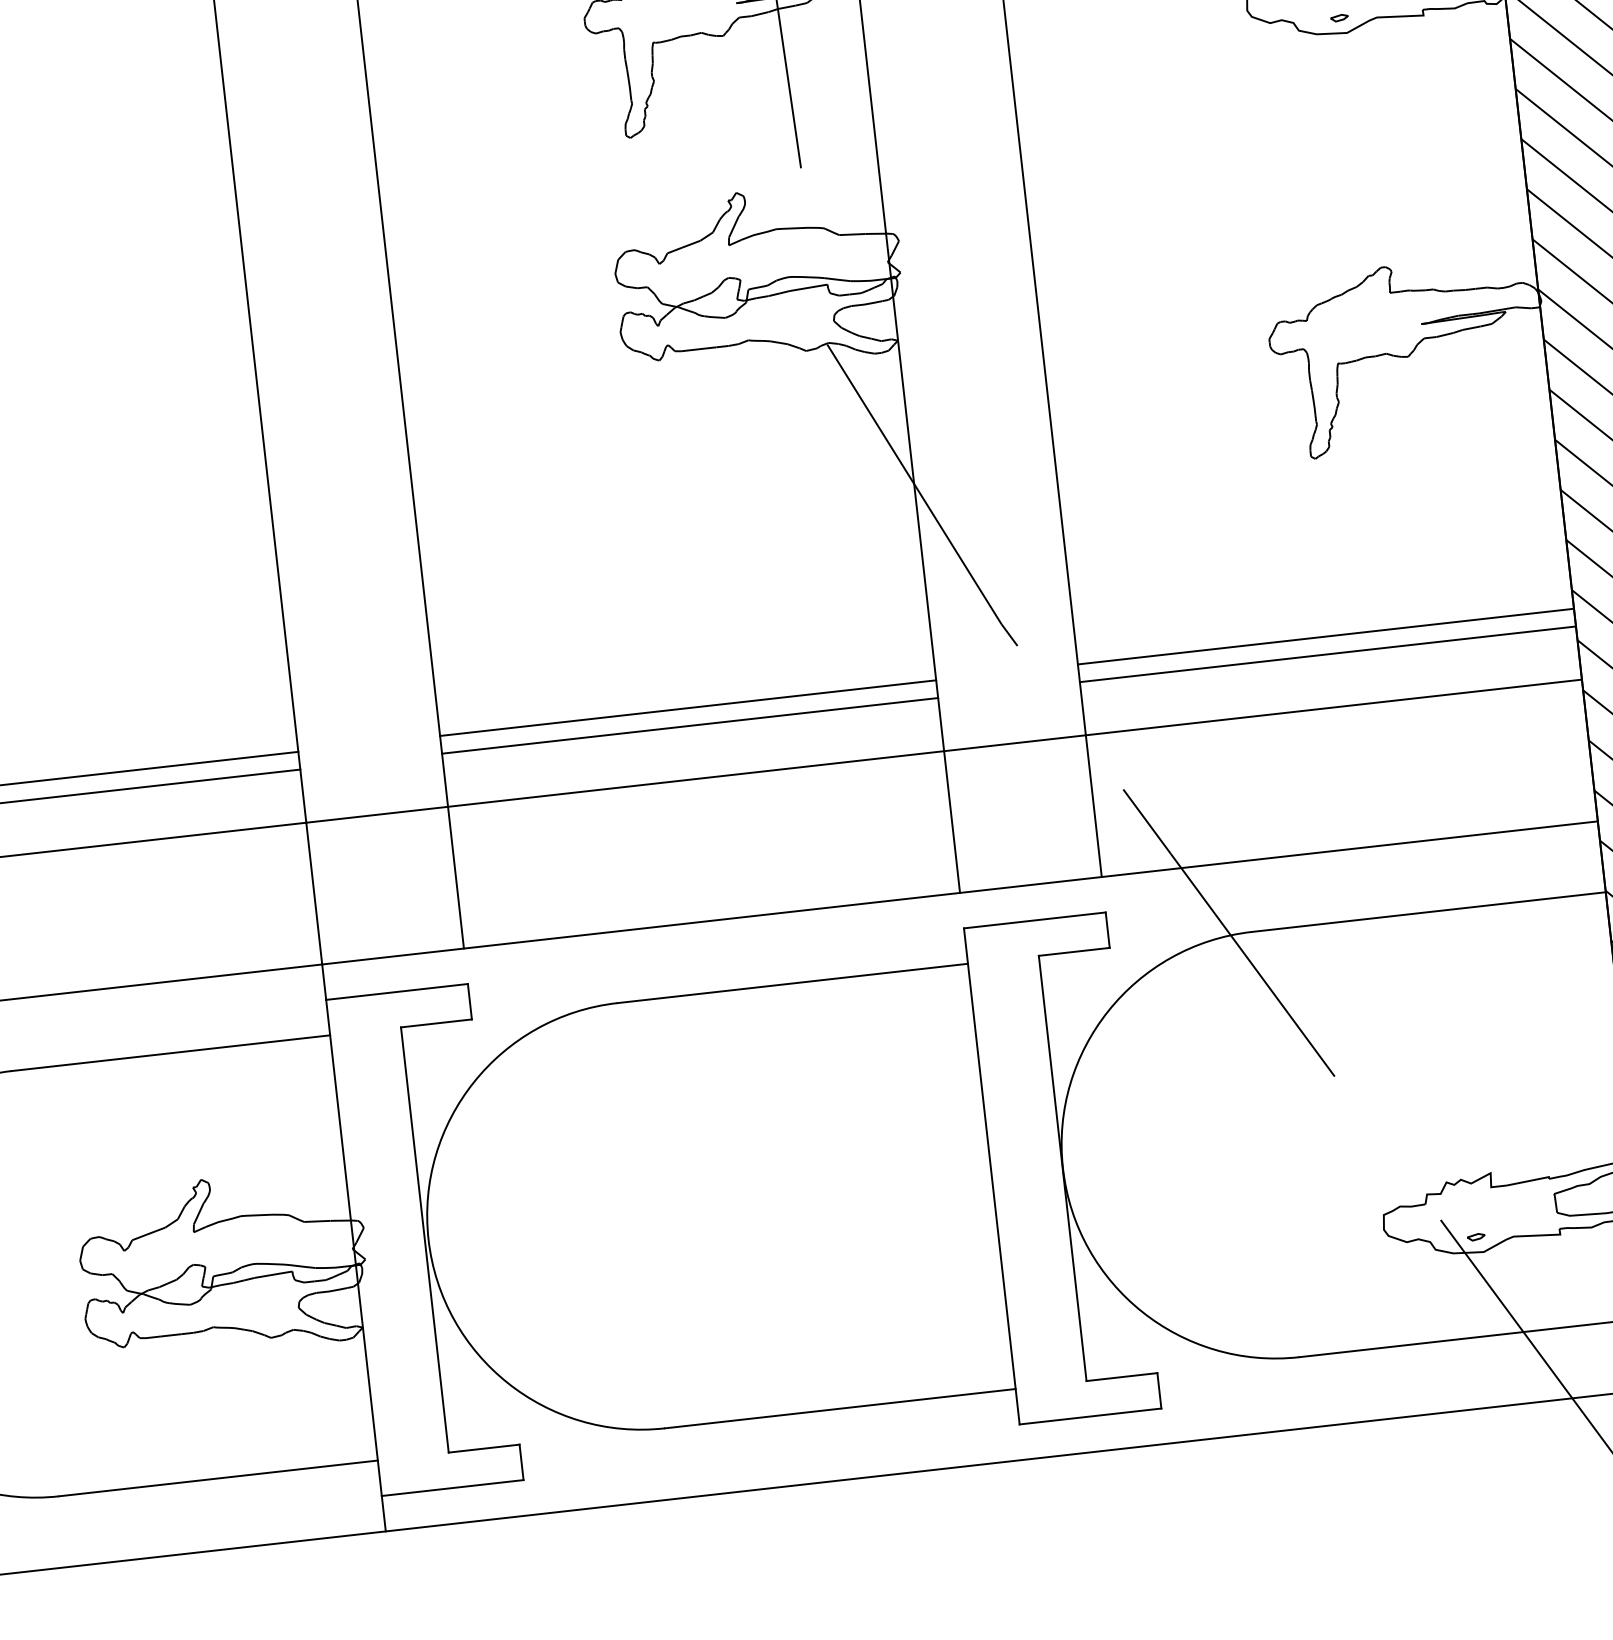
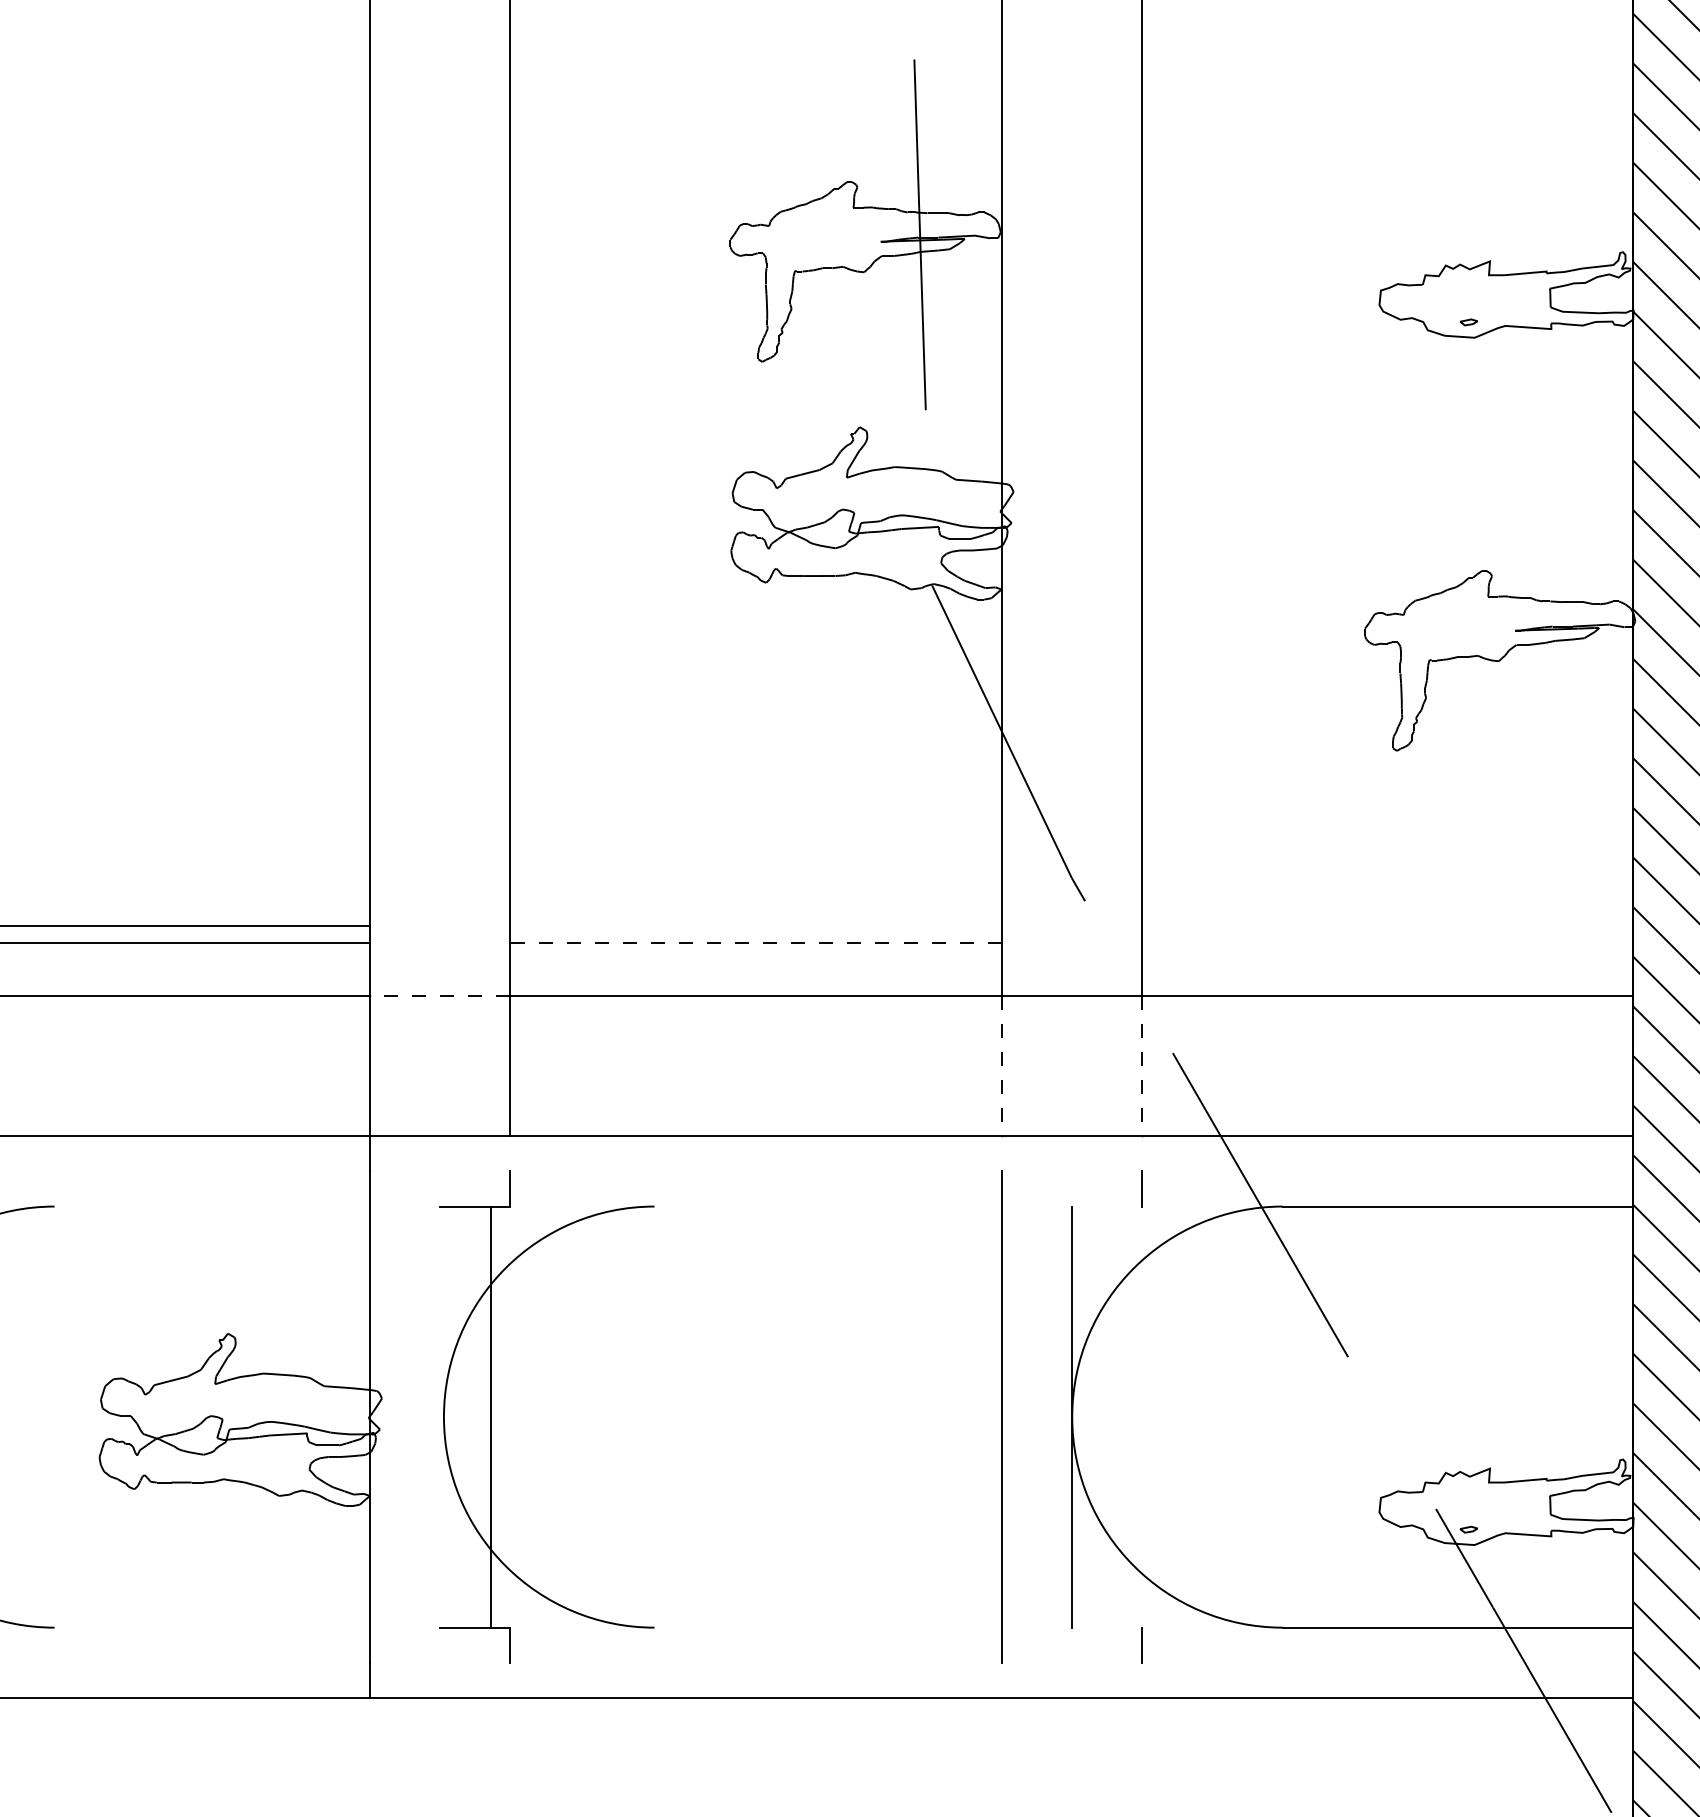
line: (1325, 636) -> (1387, 925), removed
line: (1327, 654) -> (1387, 943), removed
line: (687, 707) -> (755, 925), removed
line: (690, 725) -> (756, 943), solid -> dashed
line: (1094, 806) -> (1142, 1066), solid -> dashed
line: (376, 815) -> (439, 996), solid -> dashed
line: (951, 822) -> (1001, 1066), solid -> dashed
line: (1034, 920) -> (1071, 1171), removed
line: (1073, 951) -> (1106, 1206), removed
line: (791, 983) -> (827, 1206), removed
line: (397, 991) -> (440, 1171), removed
line: (170, 1053) -> (212, 1206), removed
line: (425, 1239) -> (491, 1416), moved
line: (1121, 1376) -> (1106, 1627), removed
line: (839, 1408) -> (827, 1627), removed
line: (1090, 1416) -> (1071, 1662), removed
line: (218, 1478) -> (212, 1627), removed
line: (452, 1487) -> (440, 1662), removed

